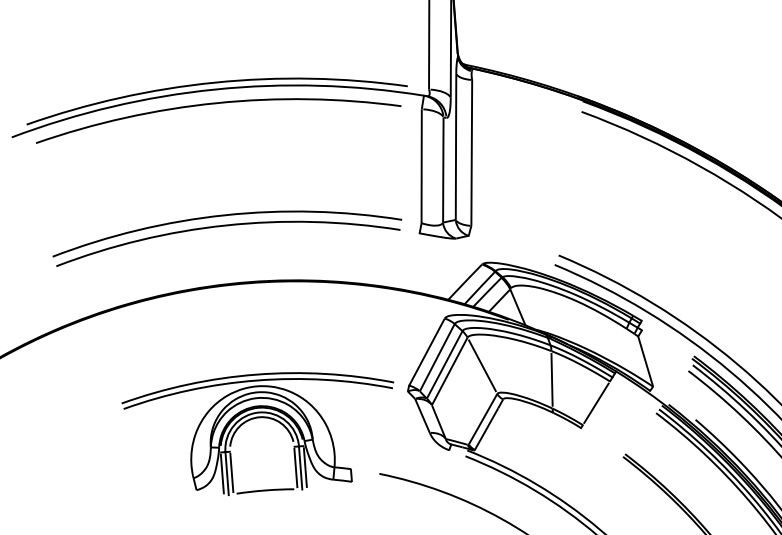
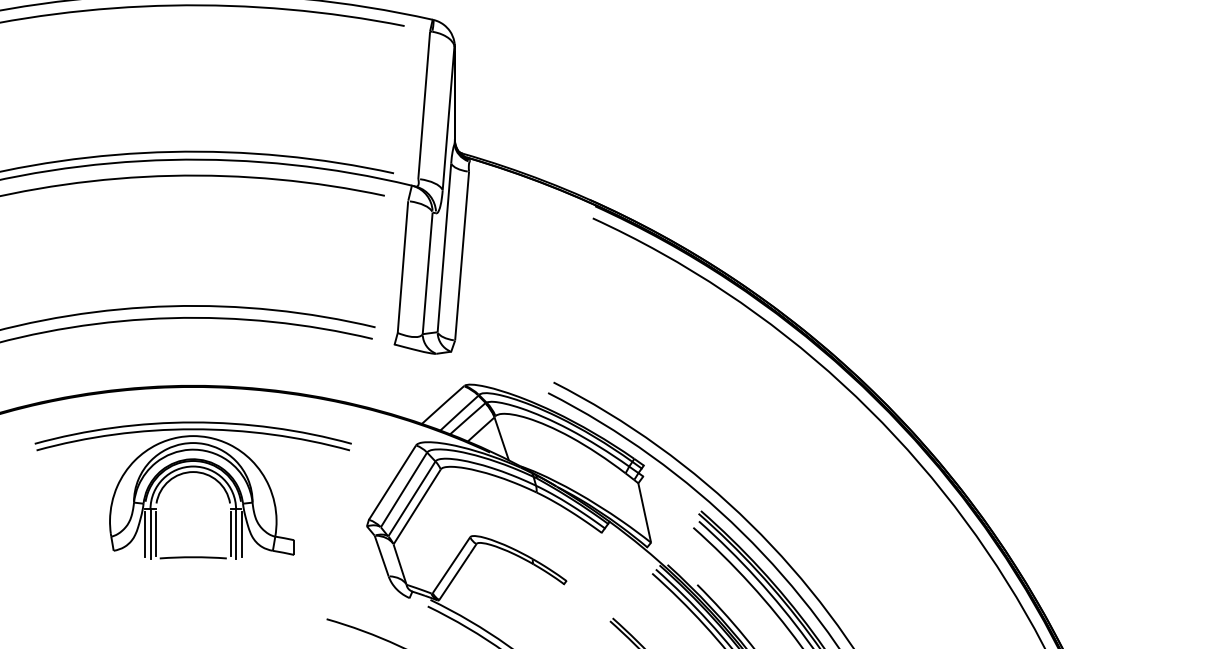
line: (482, 365) -> (455, 502), removed
line: (551, 379) -> (534, 525), removed
line: (595, 403) -> (583, 556), removed
part: (256, 418) -> (189, 473), moved

